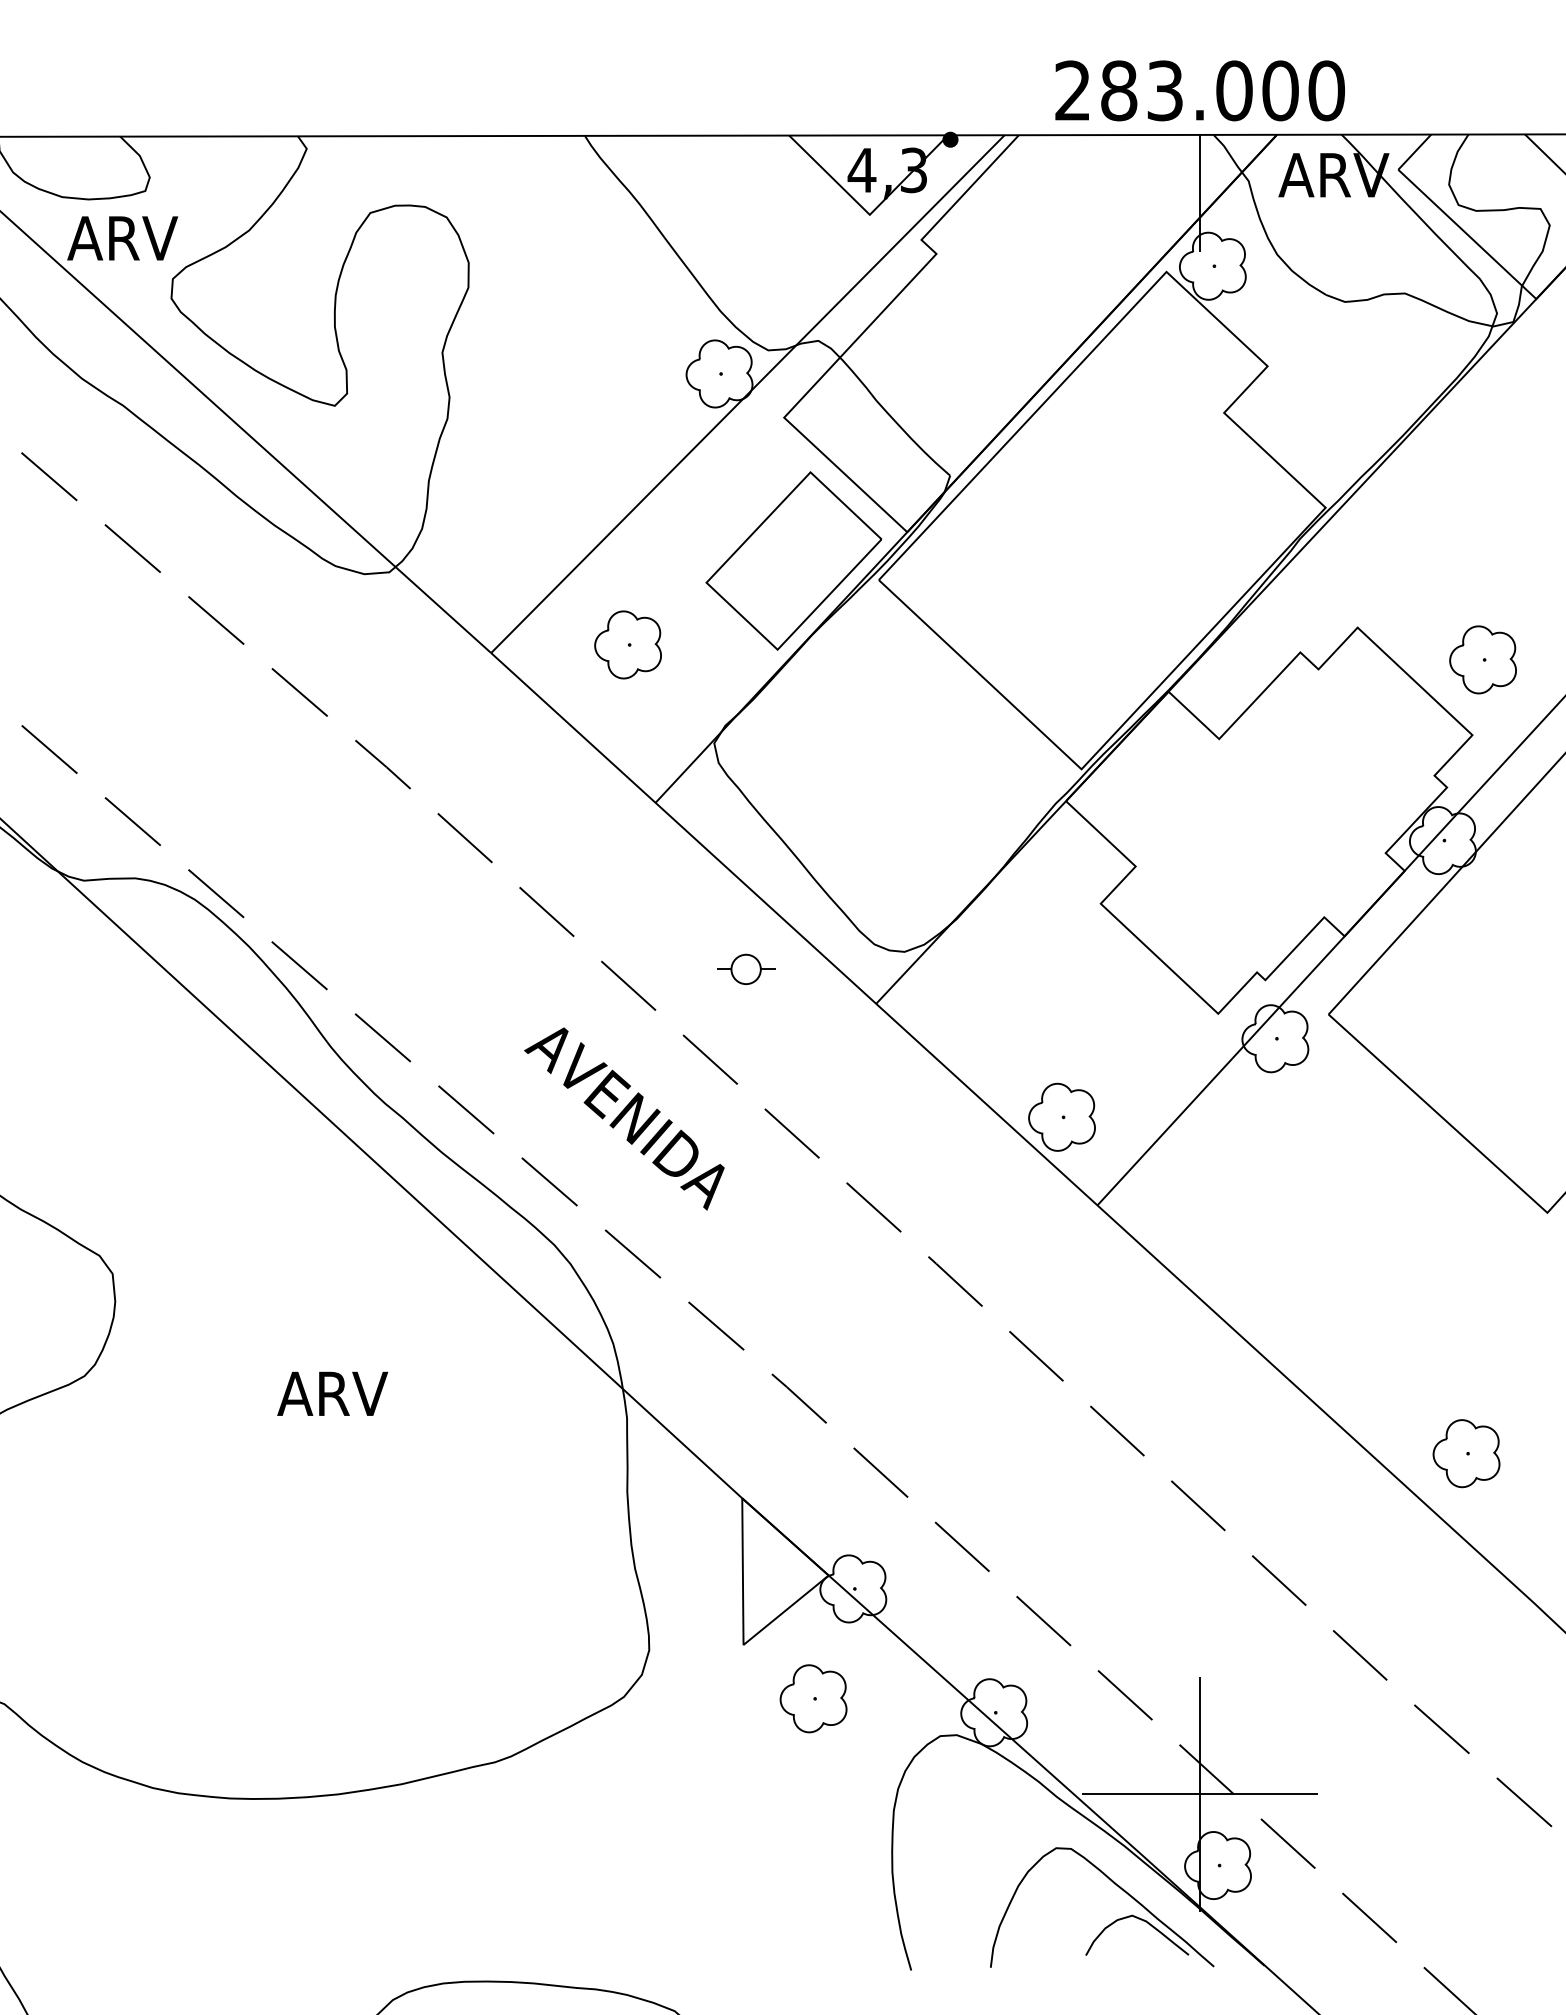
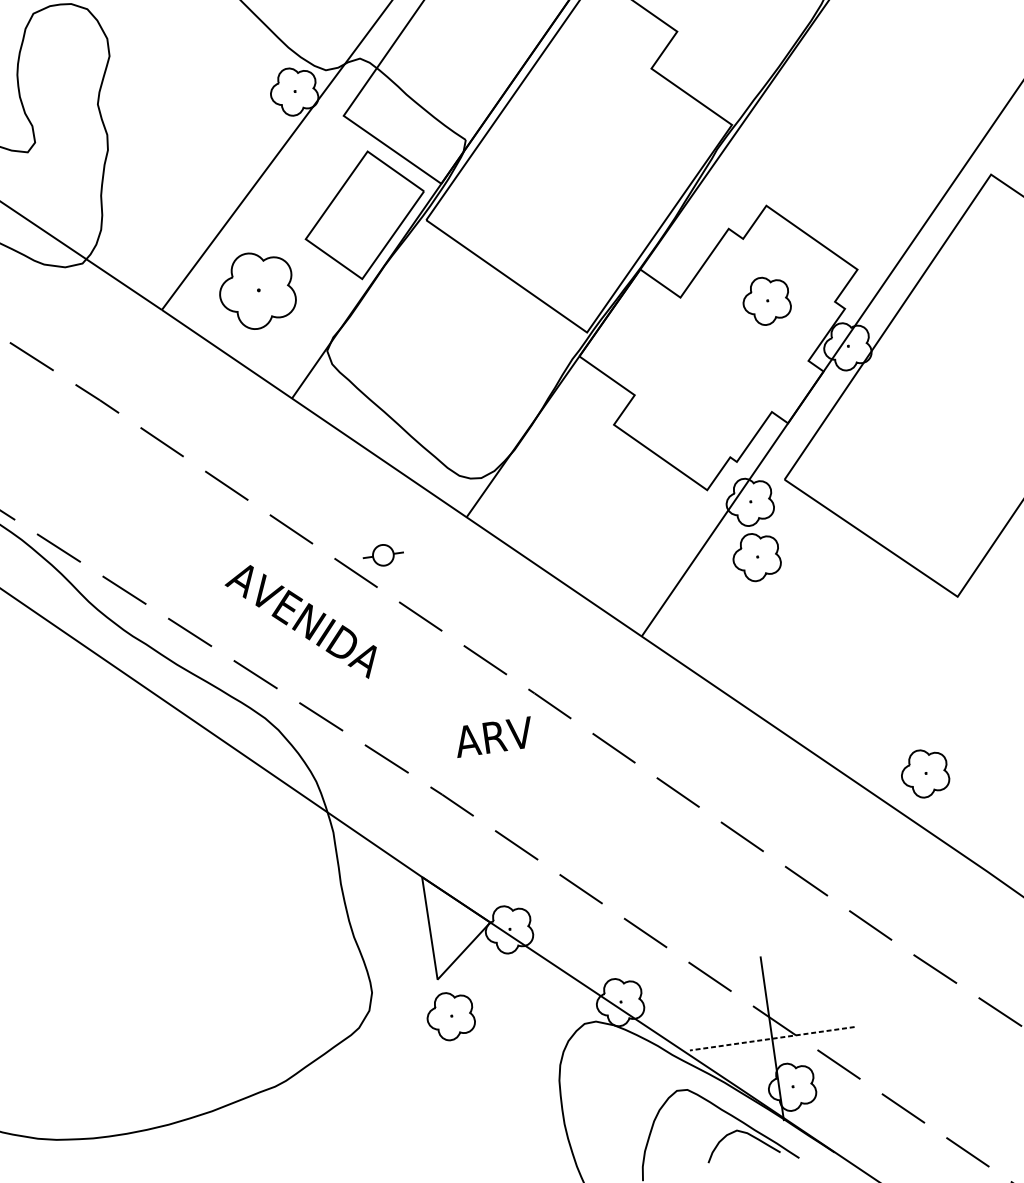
part: (627, 644) -> (256, 290), size x1.6
part: (1482, 659) -> (766, 300), moved
part: (746, 968) -> (383, 554), moved
part: (1061, 1116) -> (756, 556), moved
text: (332, 1393) -> (493, 736), moved
part: (813, 1698) -> (450, 1016), moved
line: (1199, 1794) -> (771, 1038), solid -> dashed

